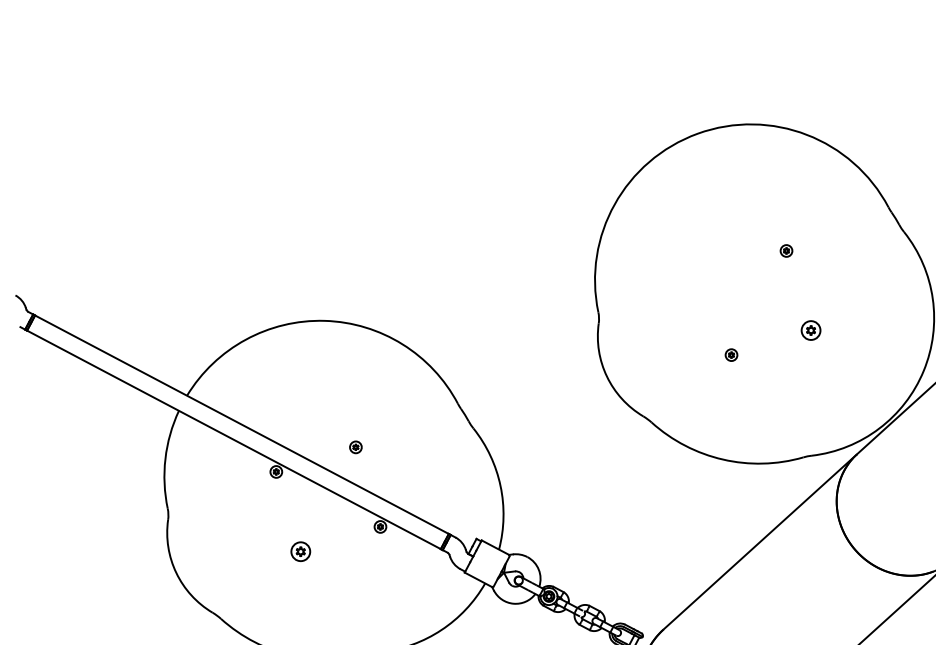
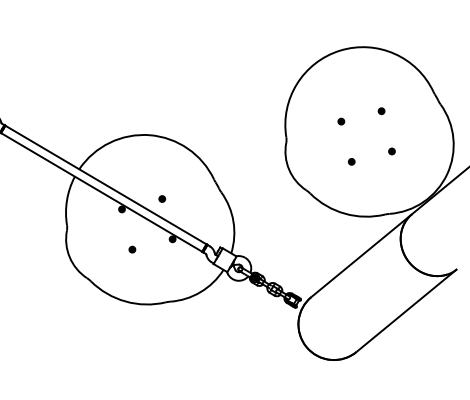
part: (707, 275) -> (341, 121), added
part: (810, 330) -> (391, 151), size x0.62
part: (301, 551) -> (132, 249), size x0.62

